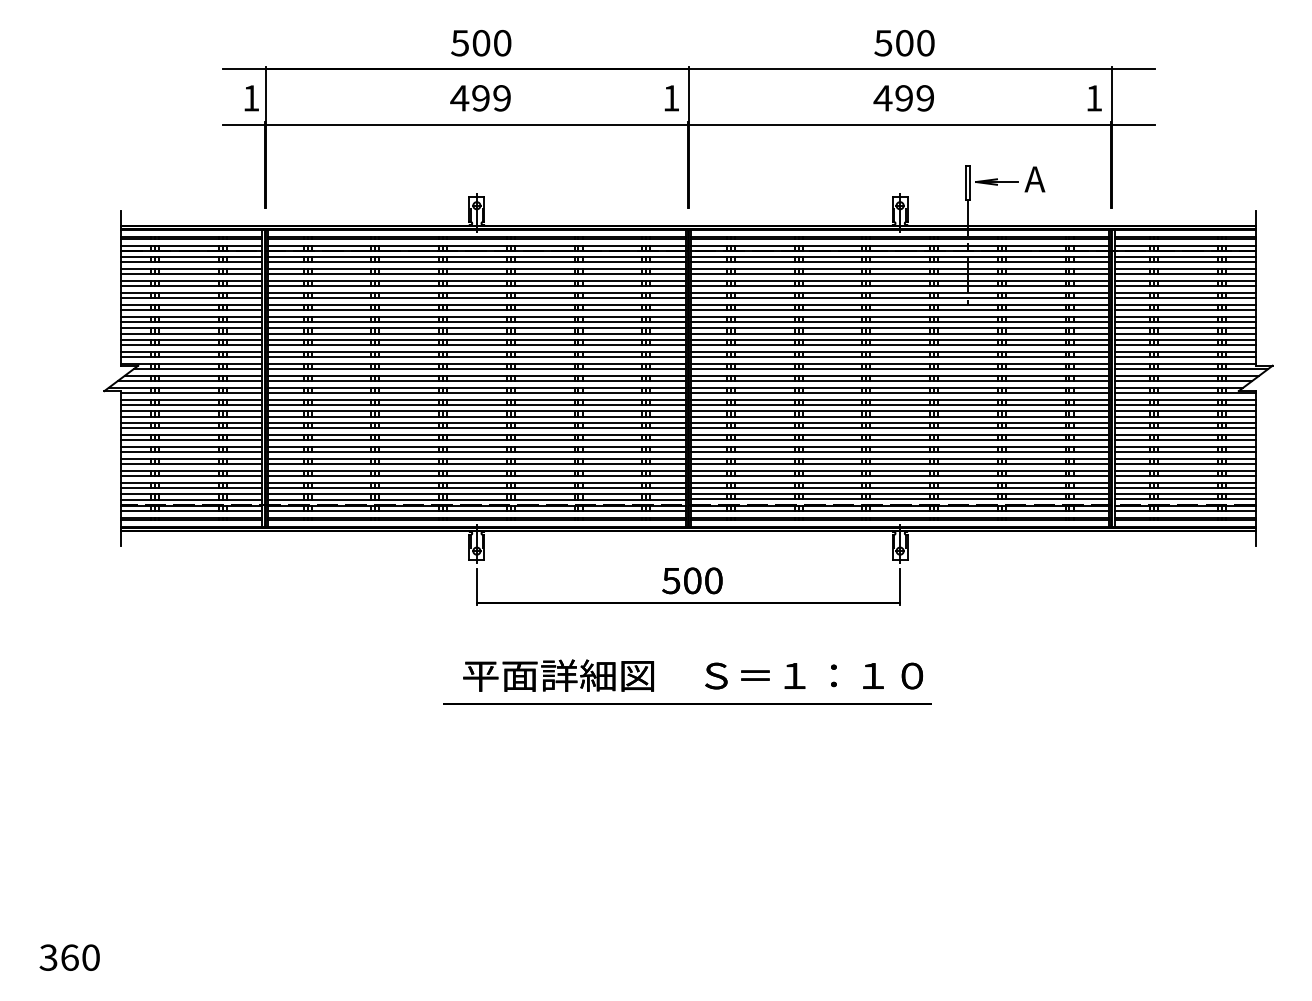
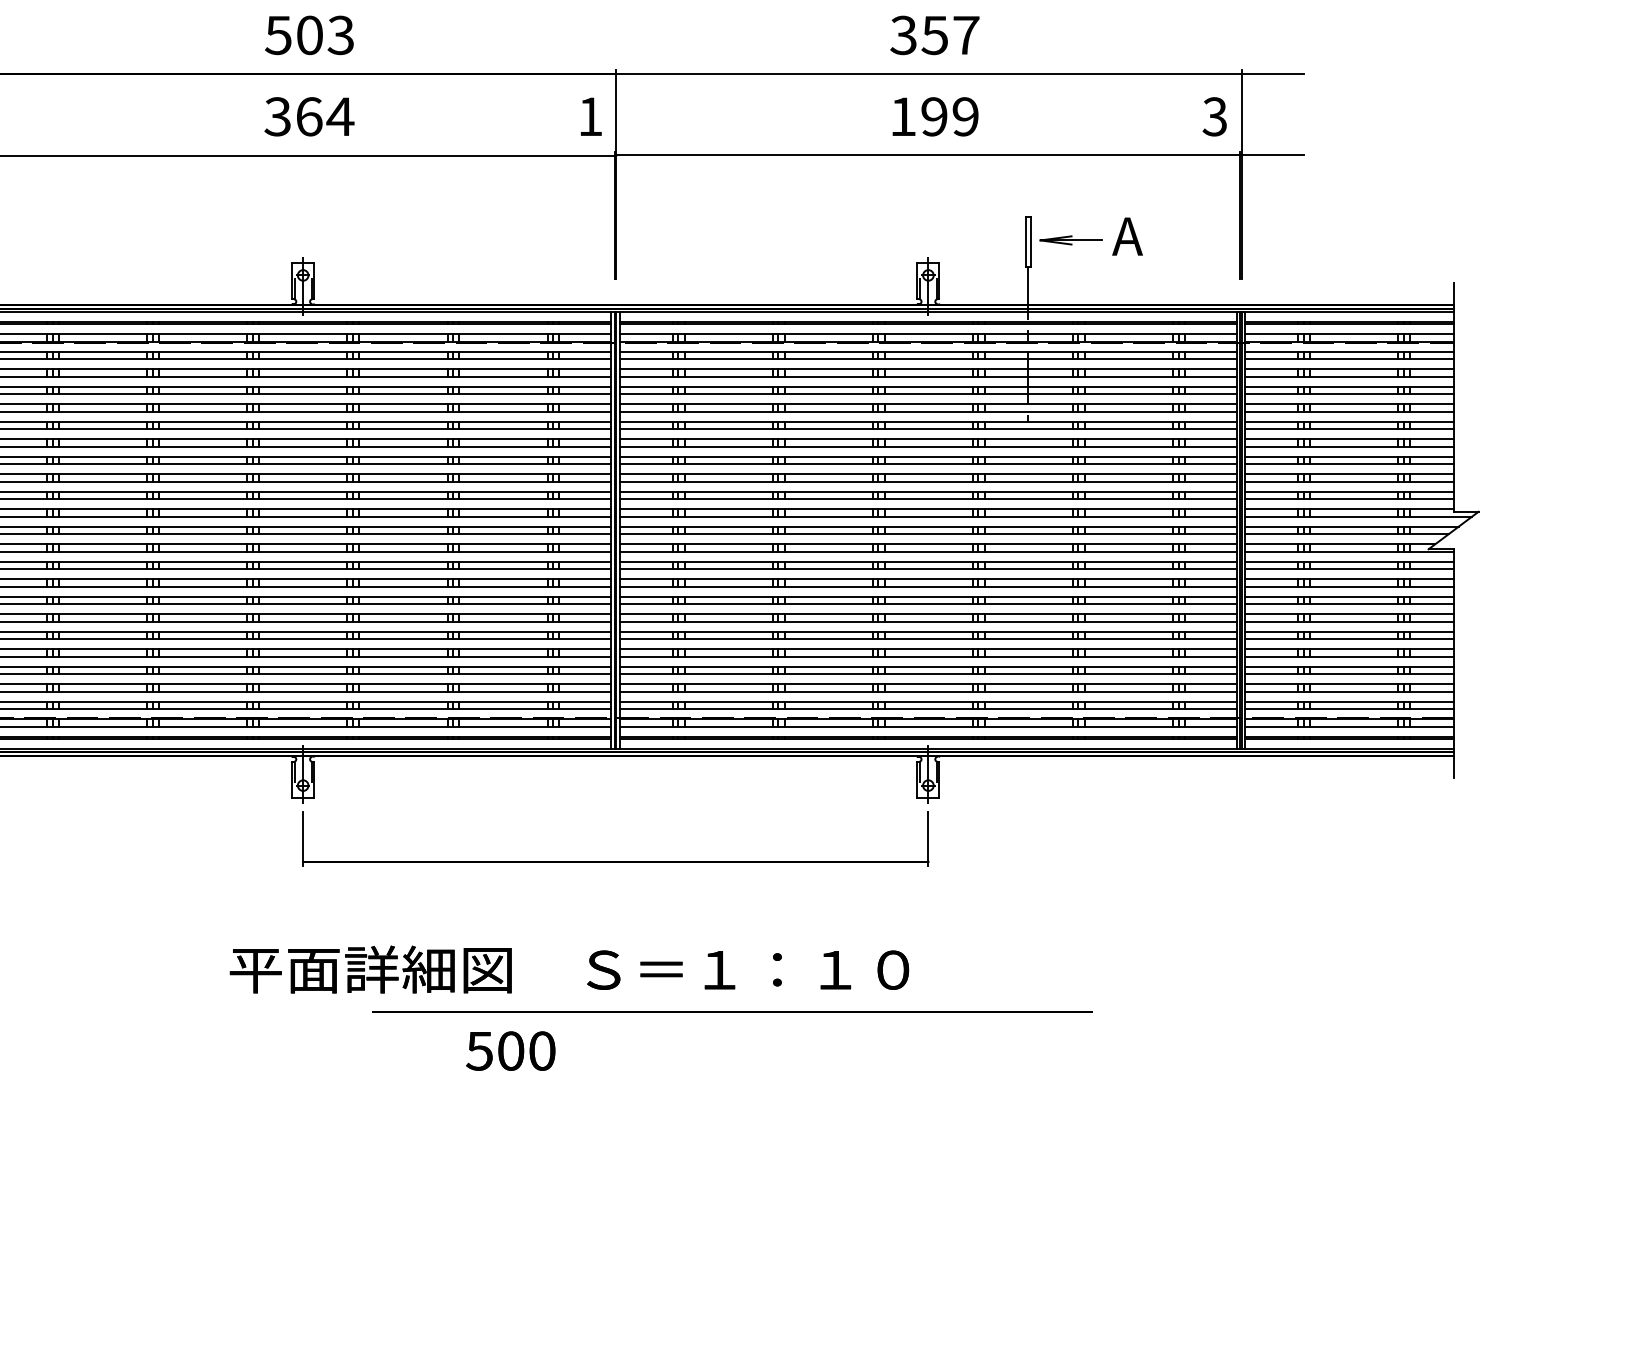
text: (502, 43) -> (341, 35), 500 -> 503
text: (904, 43) -> (934, 35), 500 -> 357
text: (480, 98) -> (308, 117), 499 -> 364
text: (882, 98) -> (902, 117), 499 -> 199
text: (1093, 98) -> (1214, 117), 1 -> 3
text: (692, 580) -> (510, 1050), moved
text: (692, 675) -> (568, 969), moved
line: (687, 703) -> (732, 1010), moved

